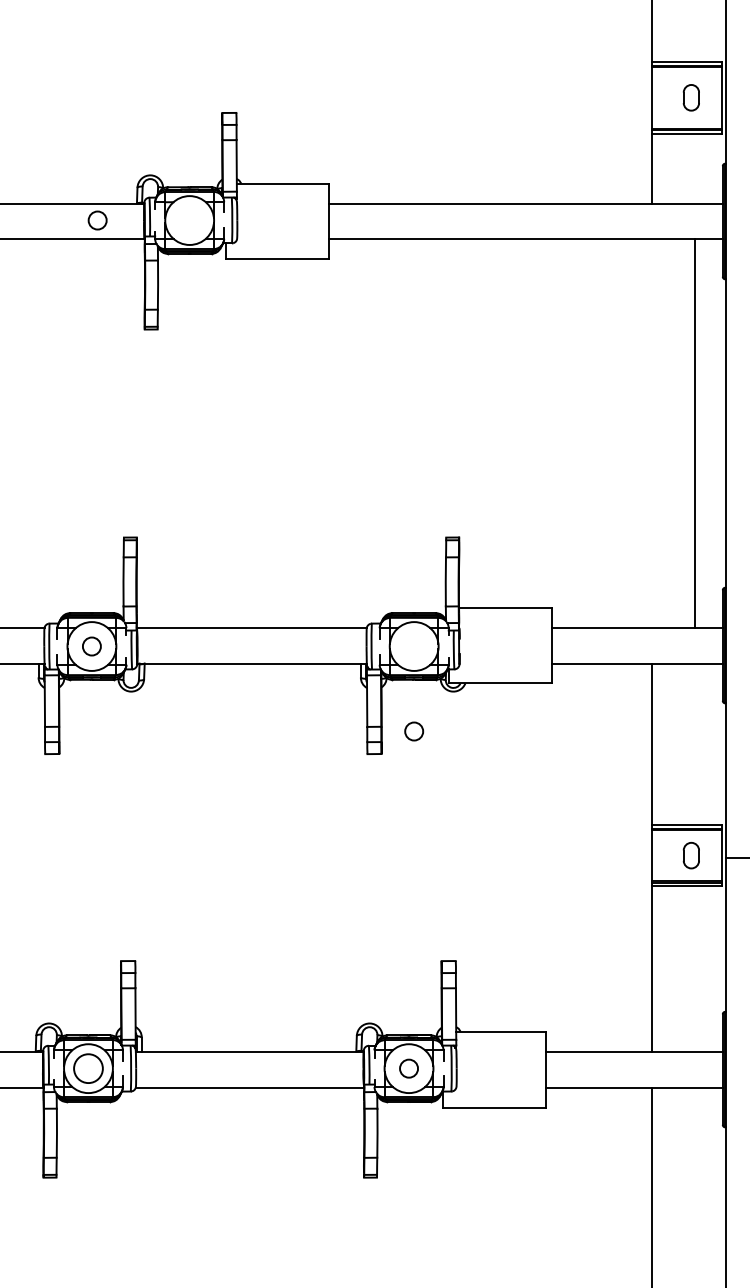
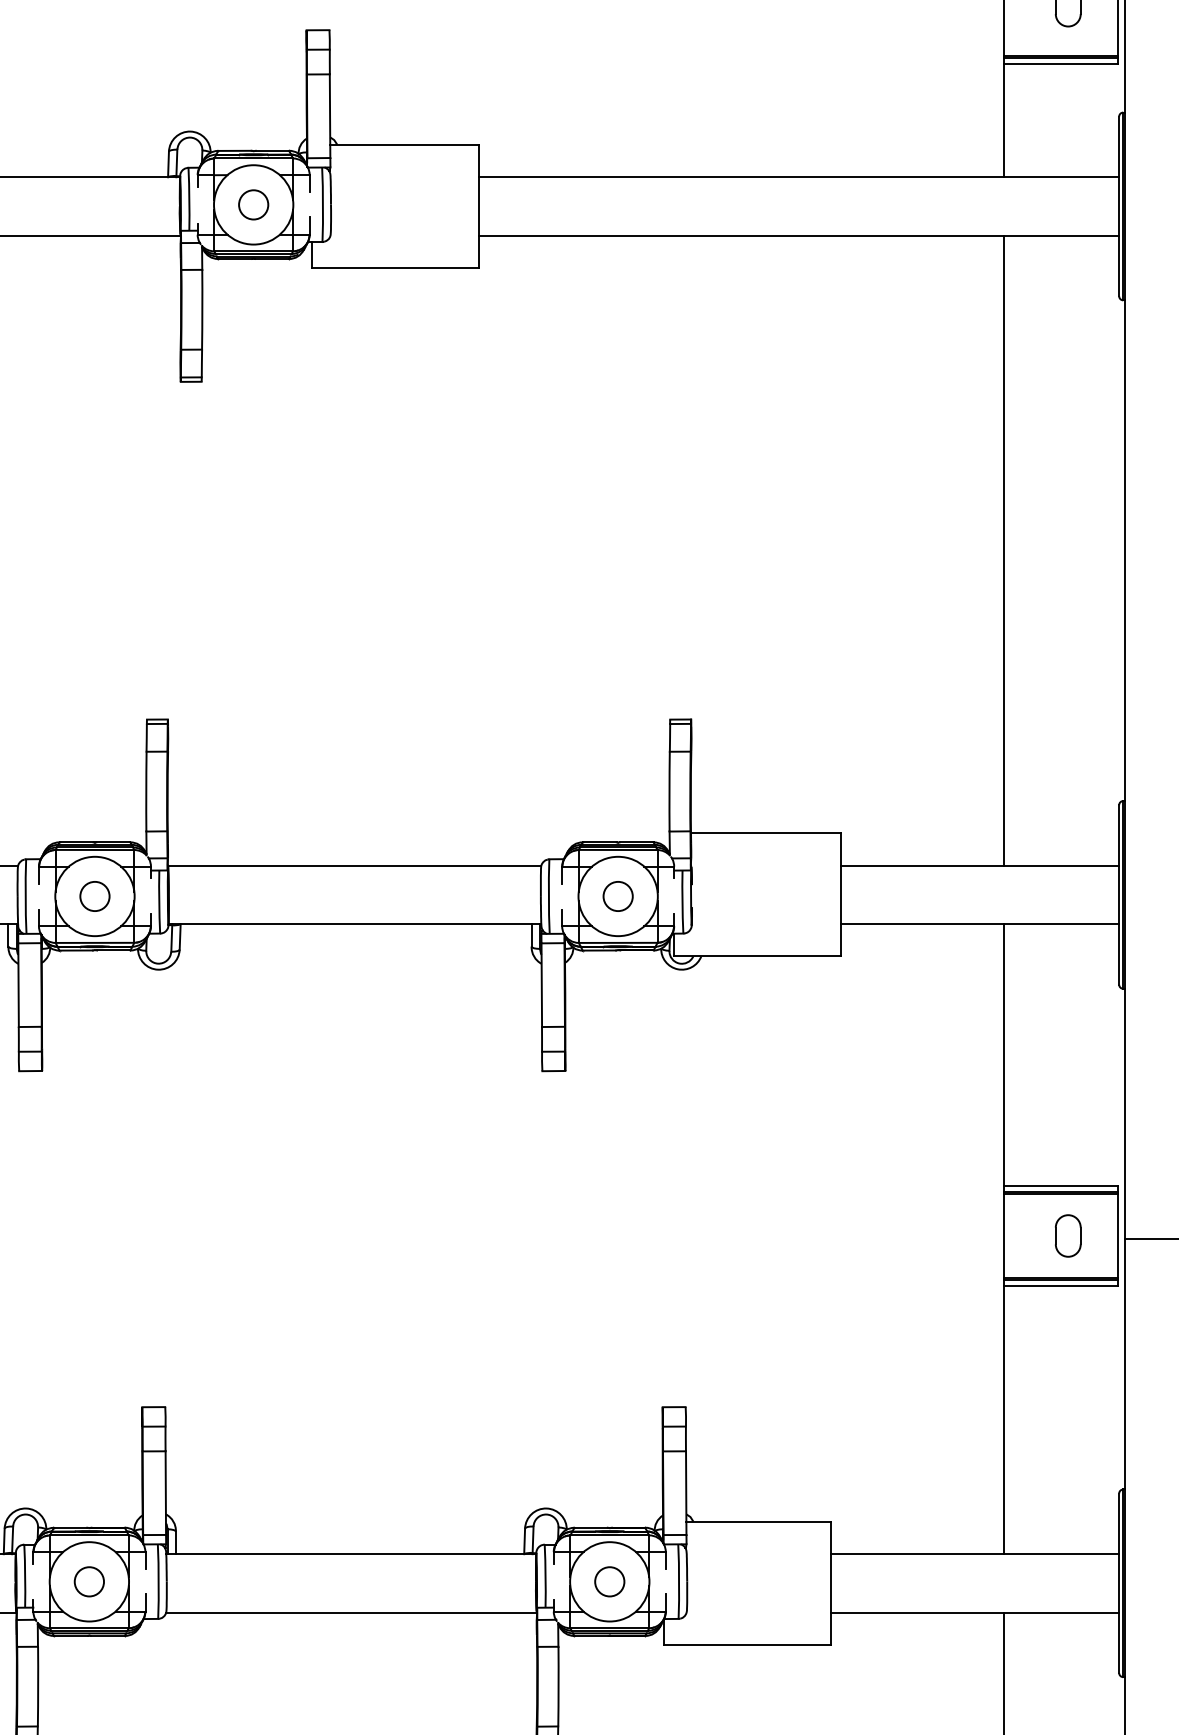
circle: (97, 220) -> (253, 204), moved
line: (694, 433) -> (1003, 550), moved
circle: (414, 731) -> (618, 896), moved
circle: (88, 1068) -> (89, 1581), size x0.62

